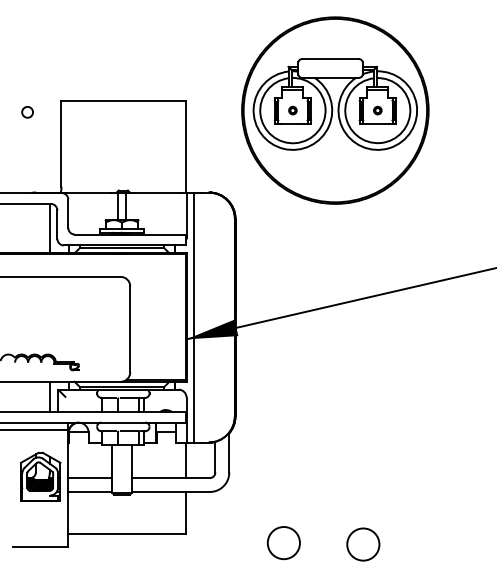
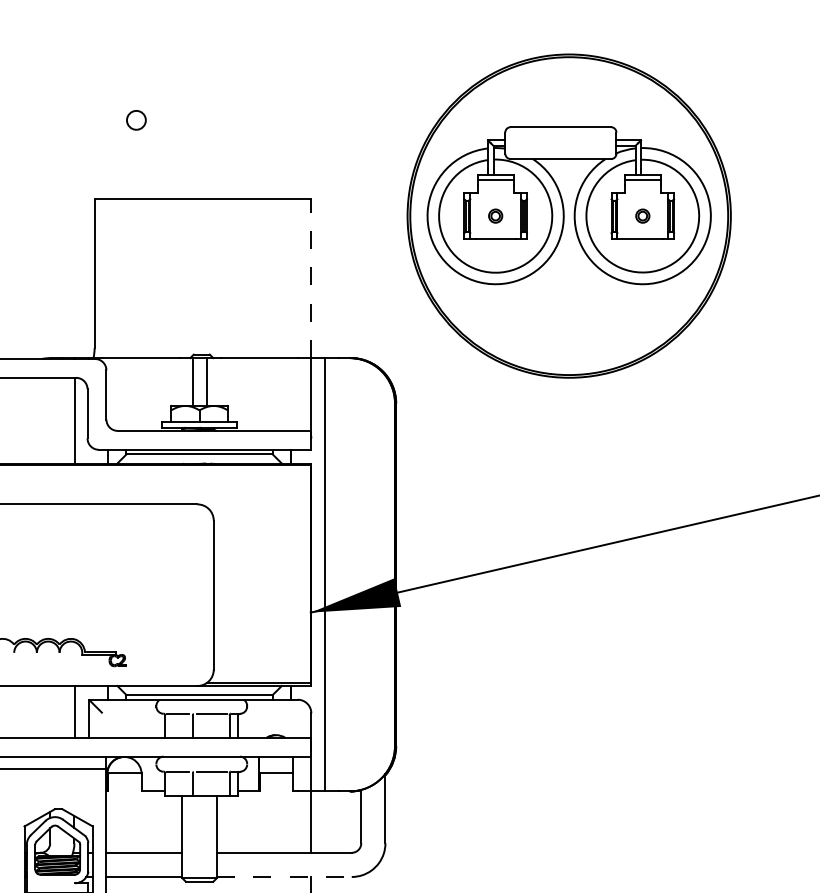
circle: (27, 112) -> (136, 120), moved
line: (186, 146) -> (311, 278), solid -> dashed
line: (170, 491) -> (283, 876), solid -> dashed

